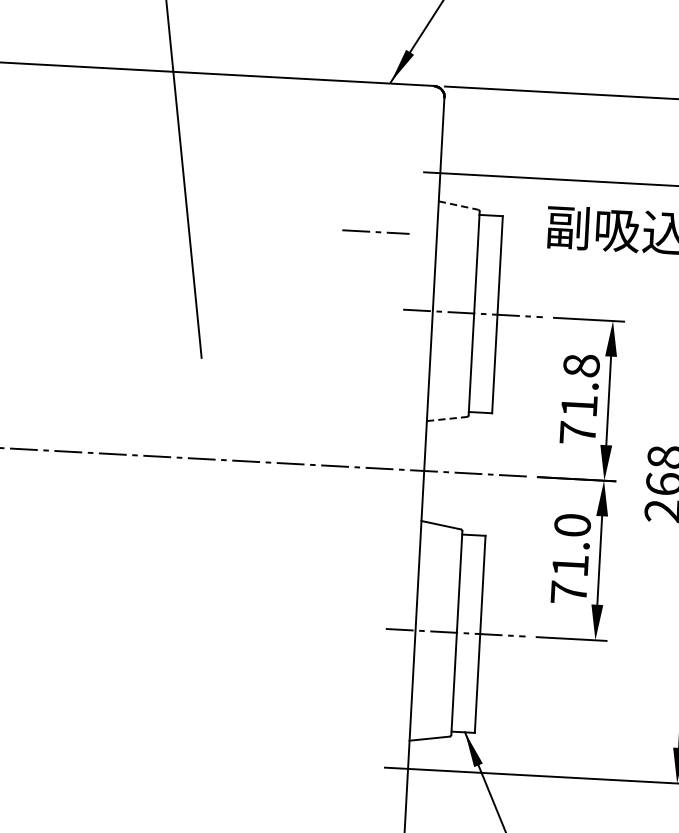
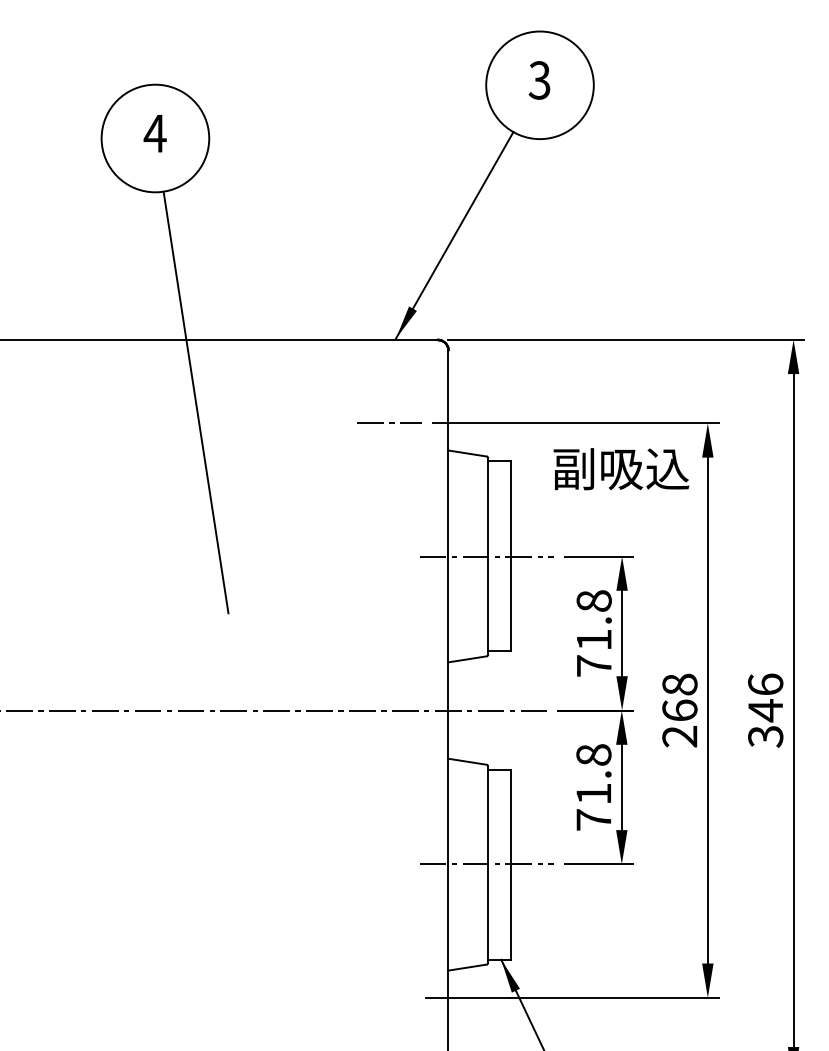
line: (459, 205) -> (468, 453), dashed -> solid
line: (375, 231) -> (389, 422), moved
line: (447, 419) -> (468, 659), dashed -> solid
text: (572, 524) -> (593, 754), 71.0 -> 71.8

